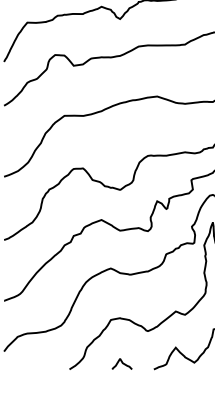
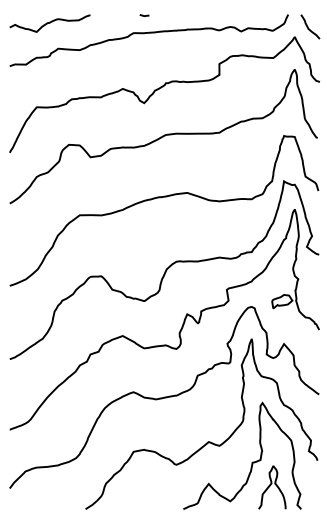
curve: (122, 363) -> (146, 502), removed

